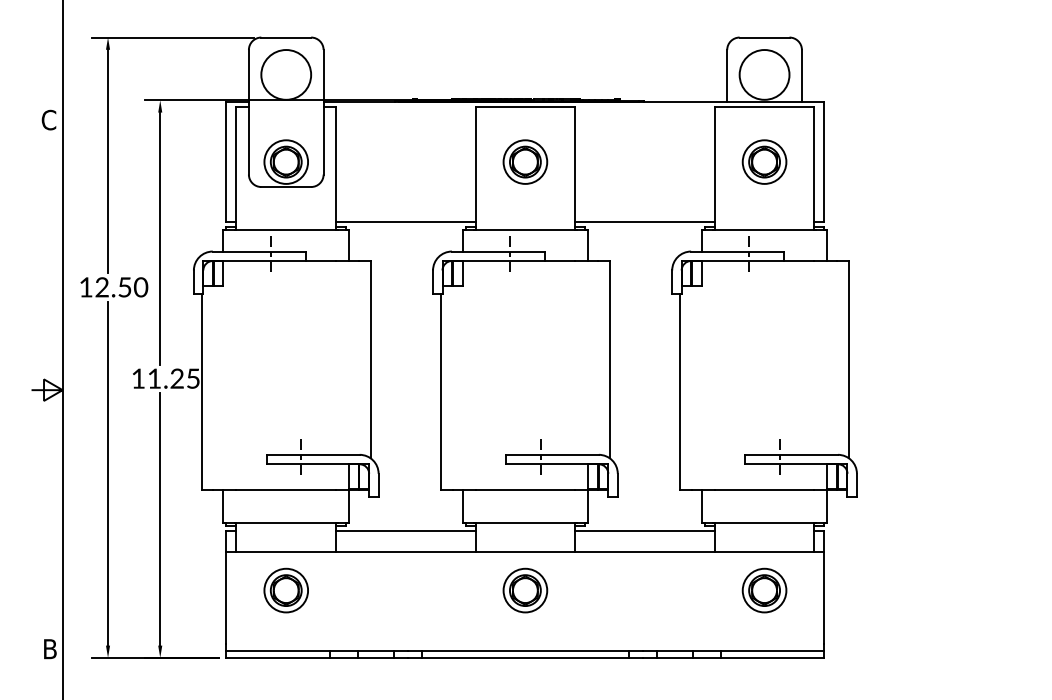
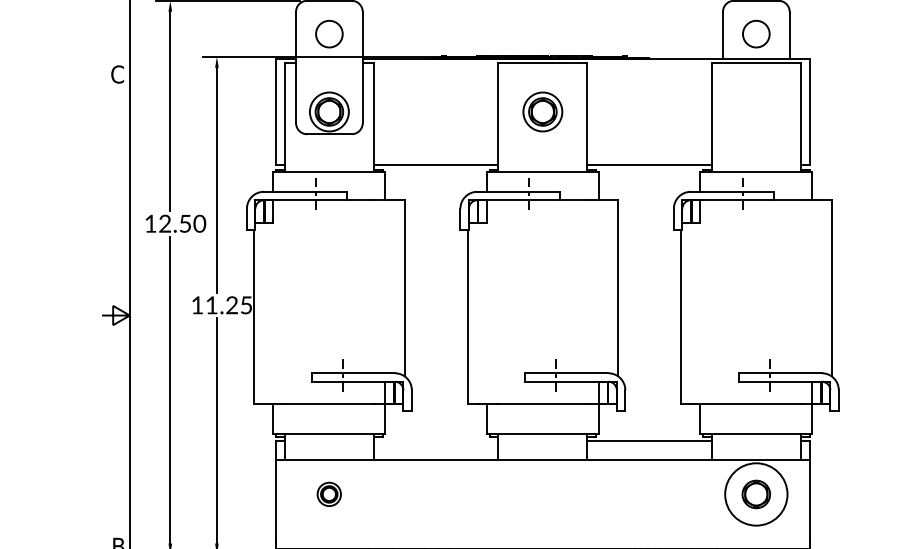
circle: (286, 74) -> (329, 33), size x0.6
circle: (764, 74) -> (756, 33), size x0.6
part: (764, 161) -> (756, 111), removed
line: (405, 530) -> (435, 440), removed
part: (285, 590) -> (328, 494), size x0.6
part: (525, 590) -> (542, 494), removed
circle: (764, 590) -> (756, 494), size x1.6

